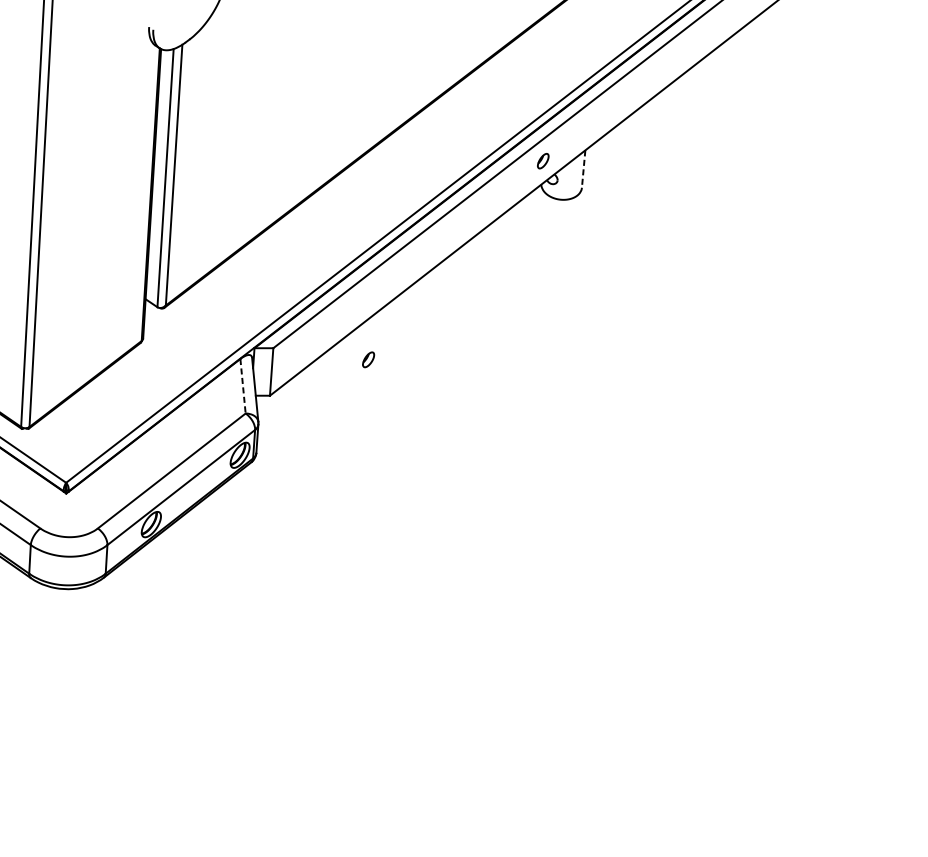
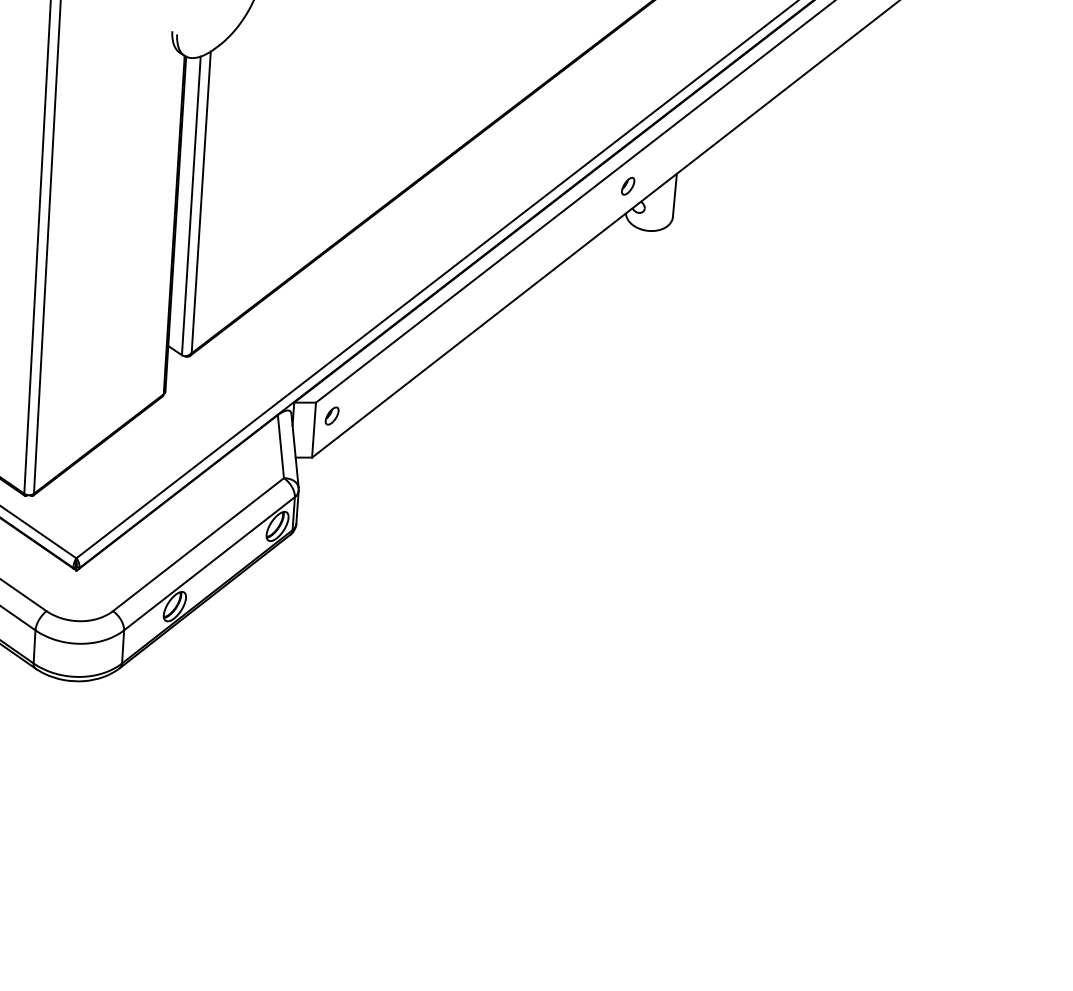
line: (583, 169) -> (674, 195), dashed -> solid
part: (368, 359) -> (331, 415), moved
line: (242, 386) -> (280, 446), dashed -> solid

